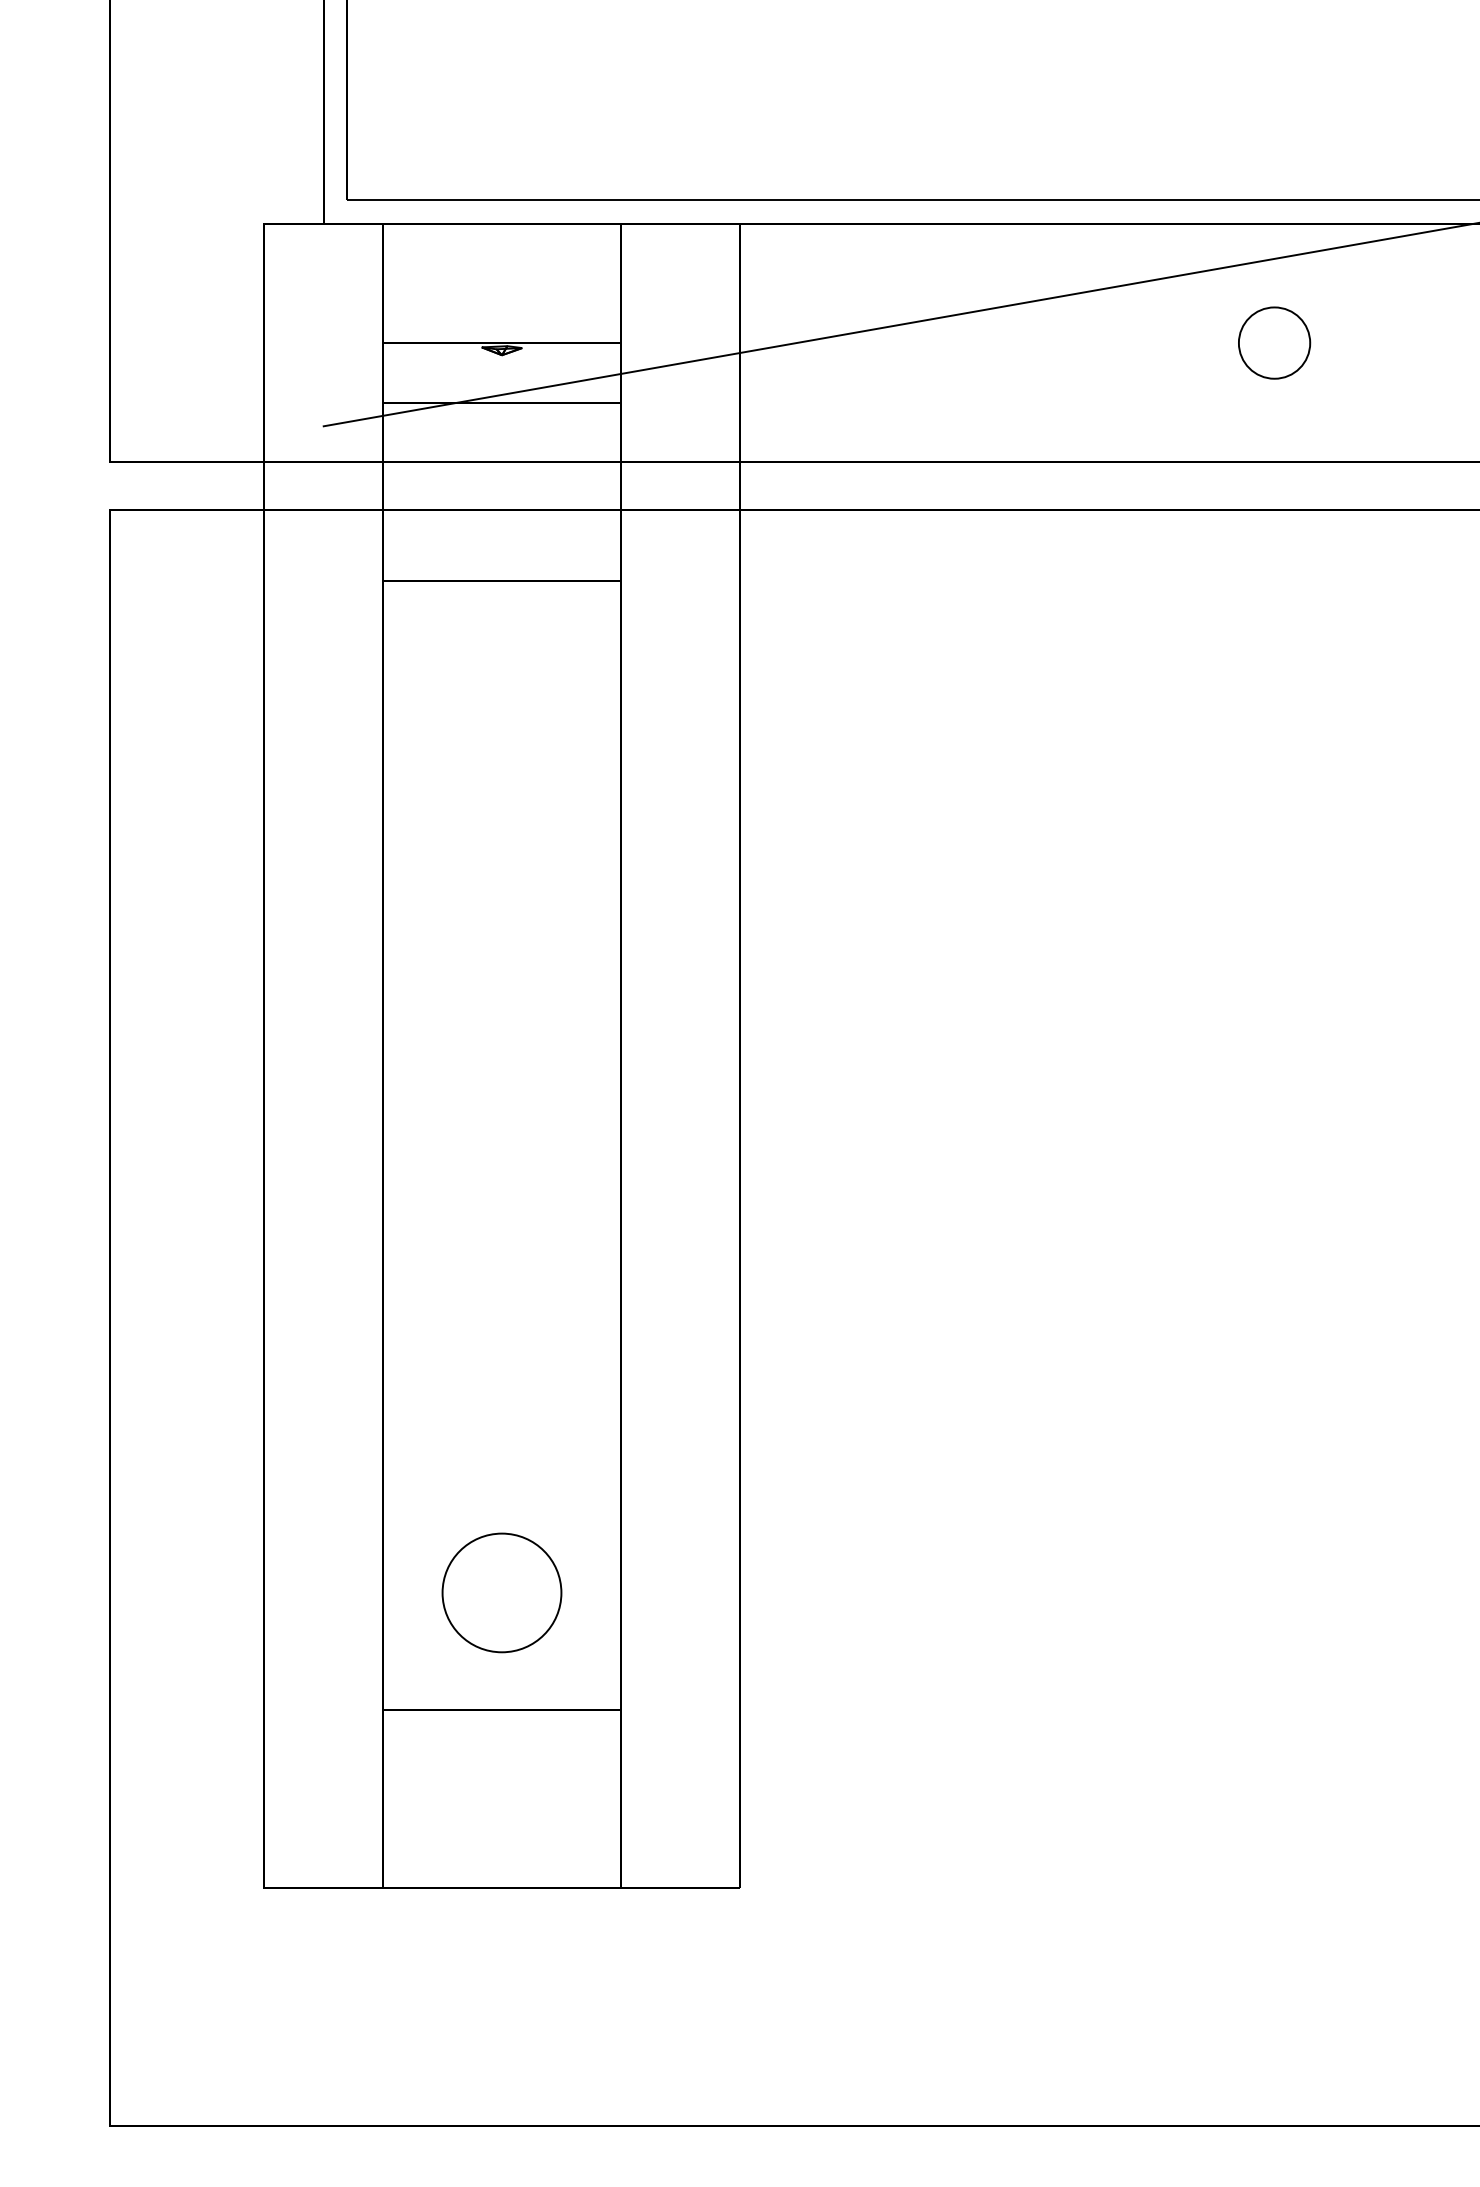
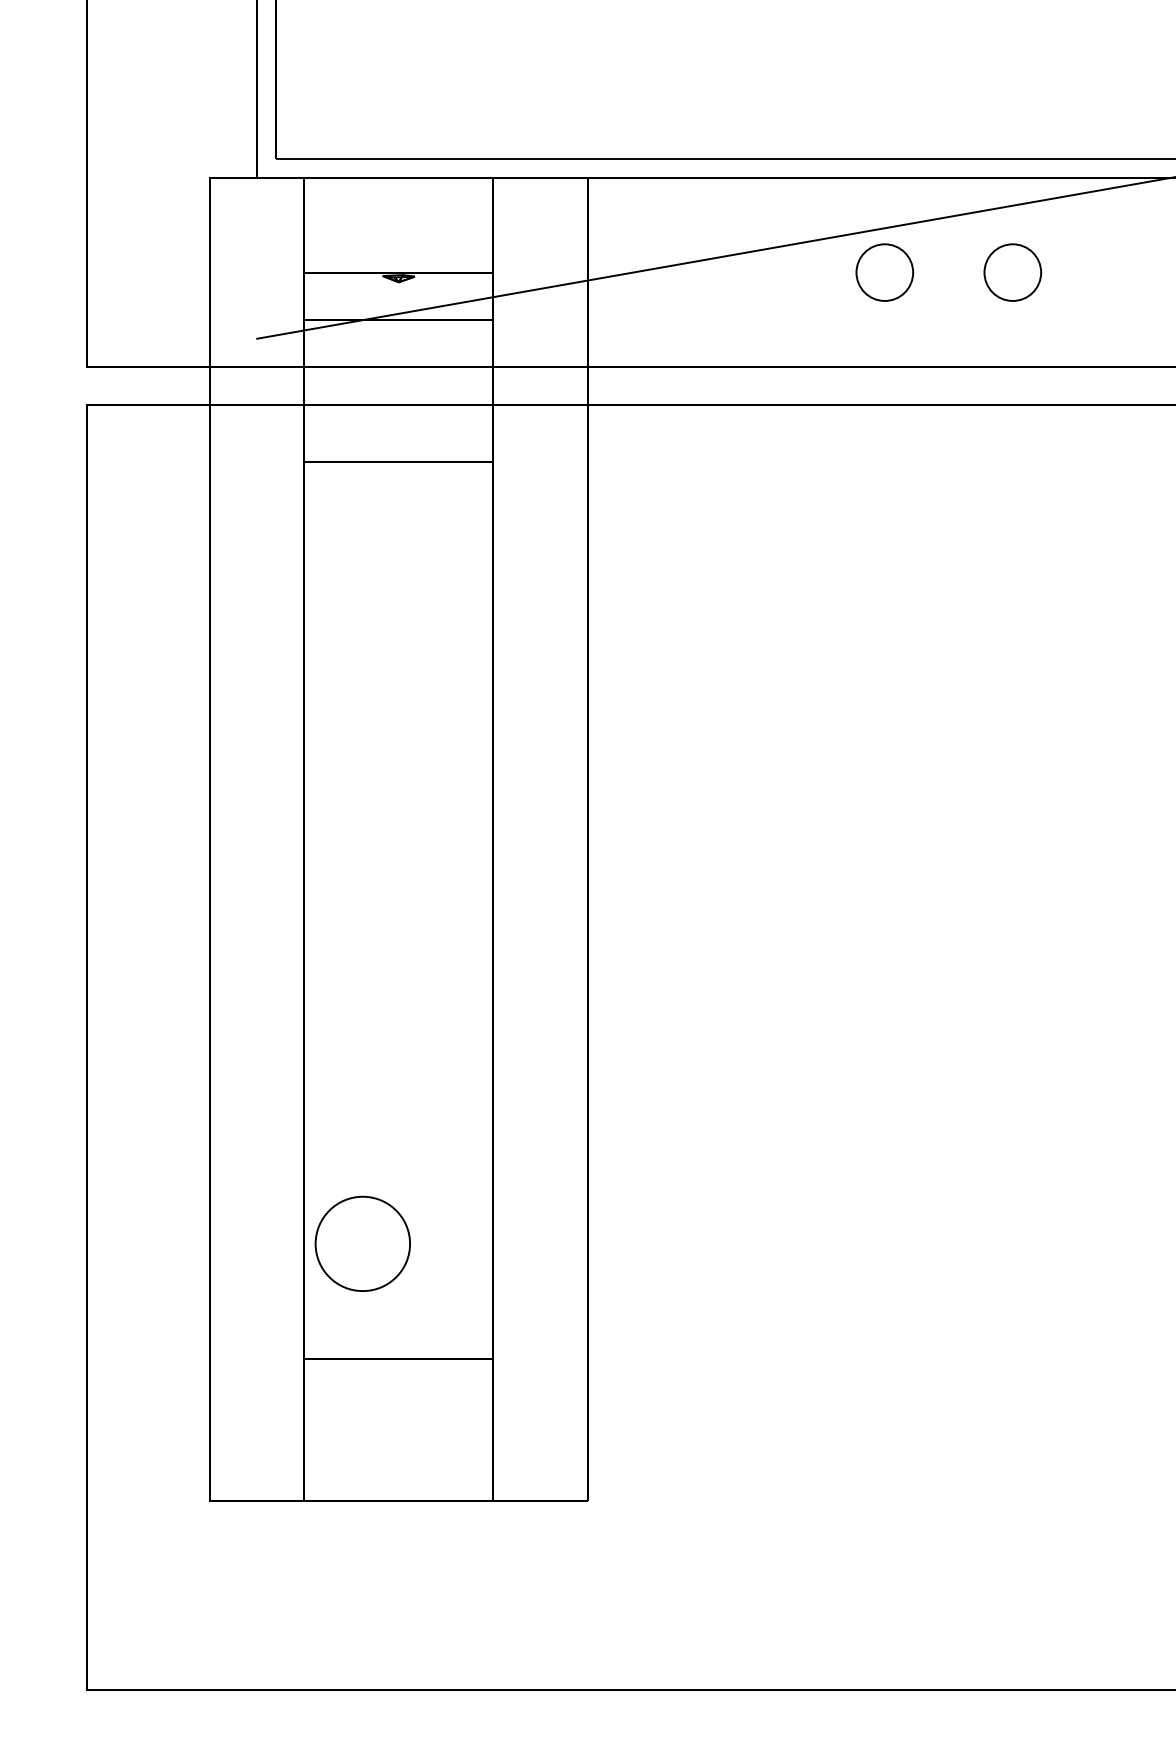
circle: (1113, 342) -> (884, 272), added
circle: (501, 1592) -> (362, 1243), moved

